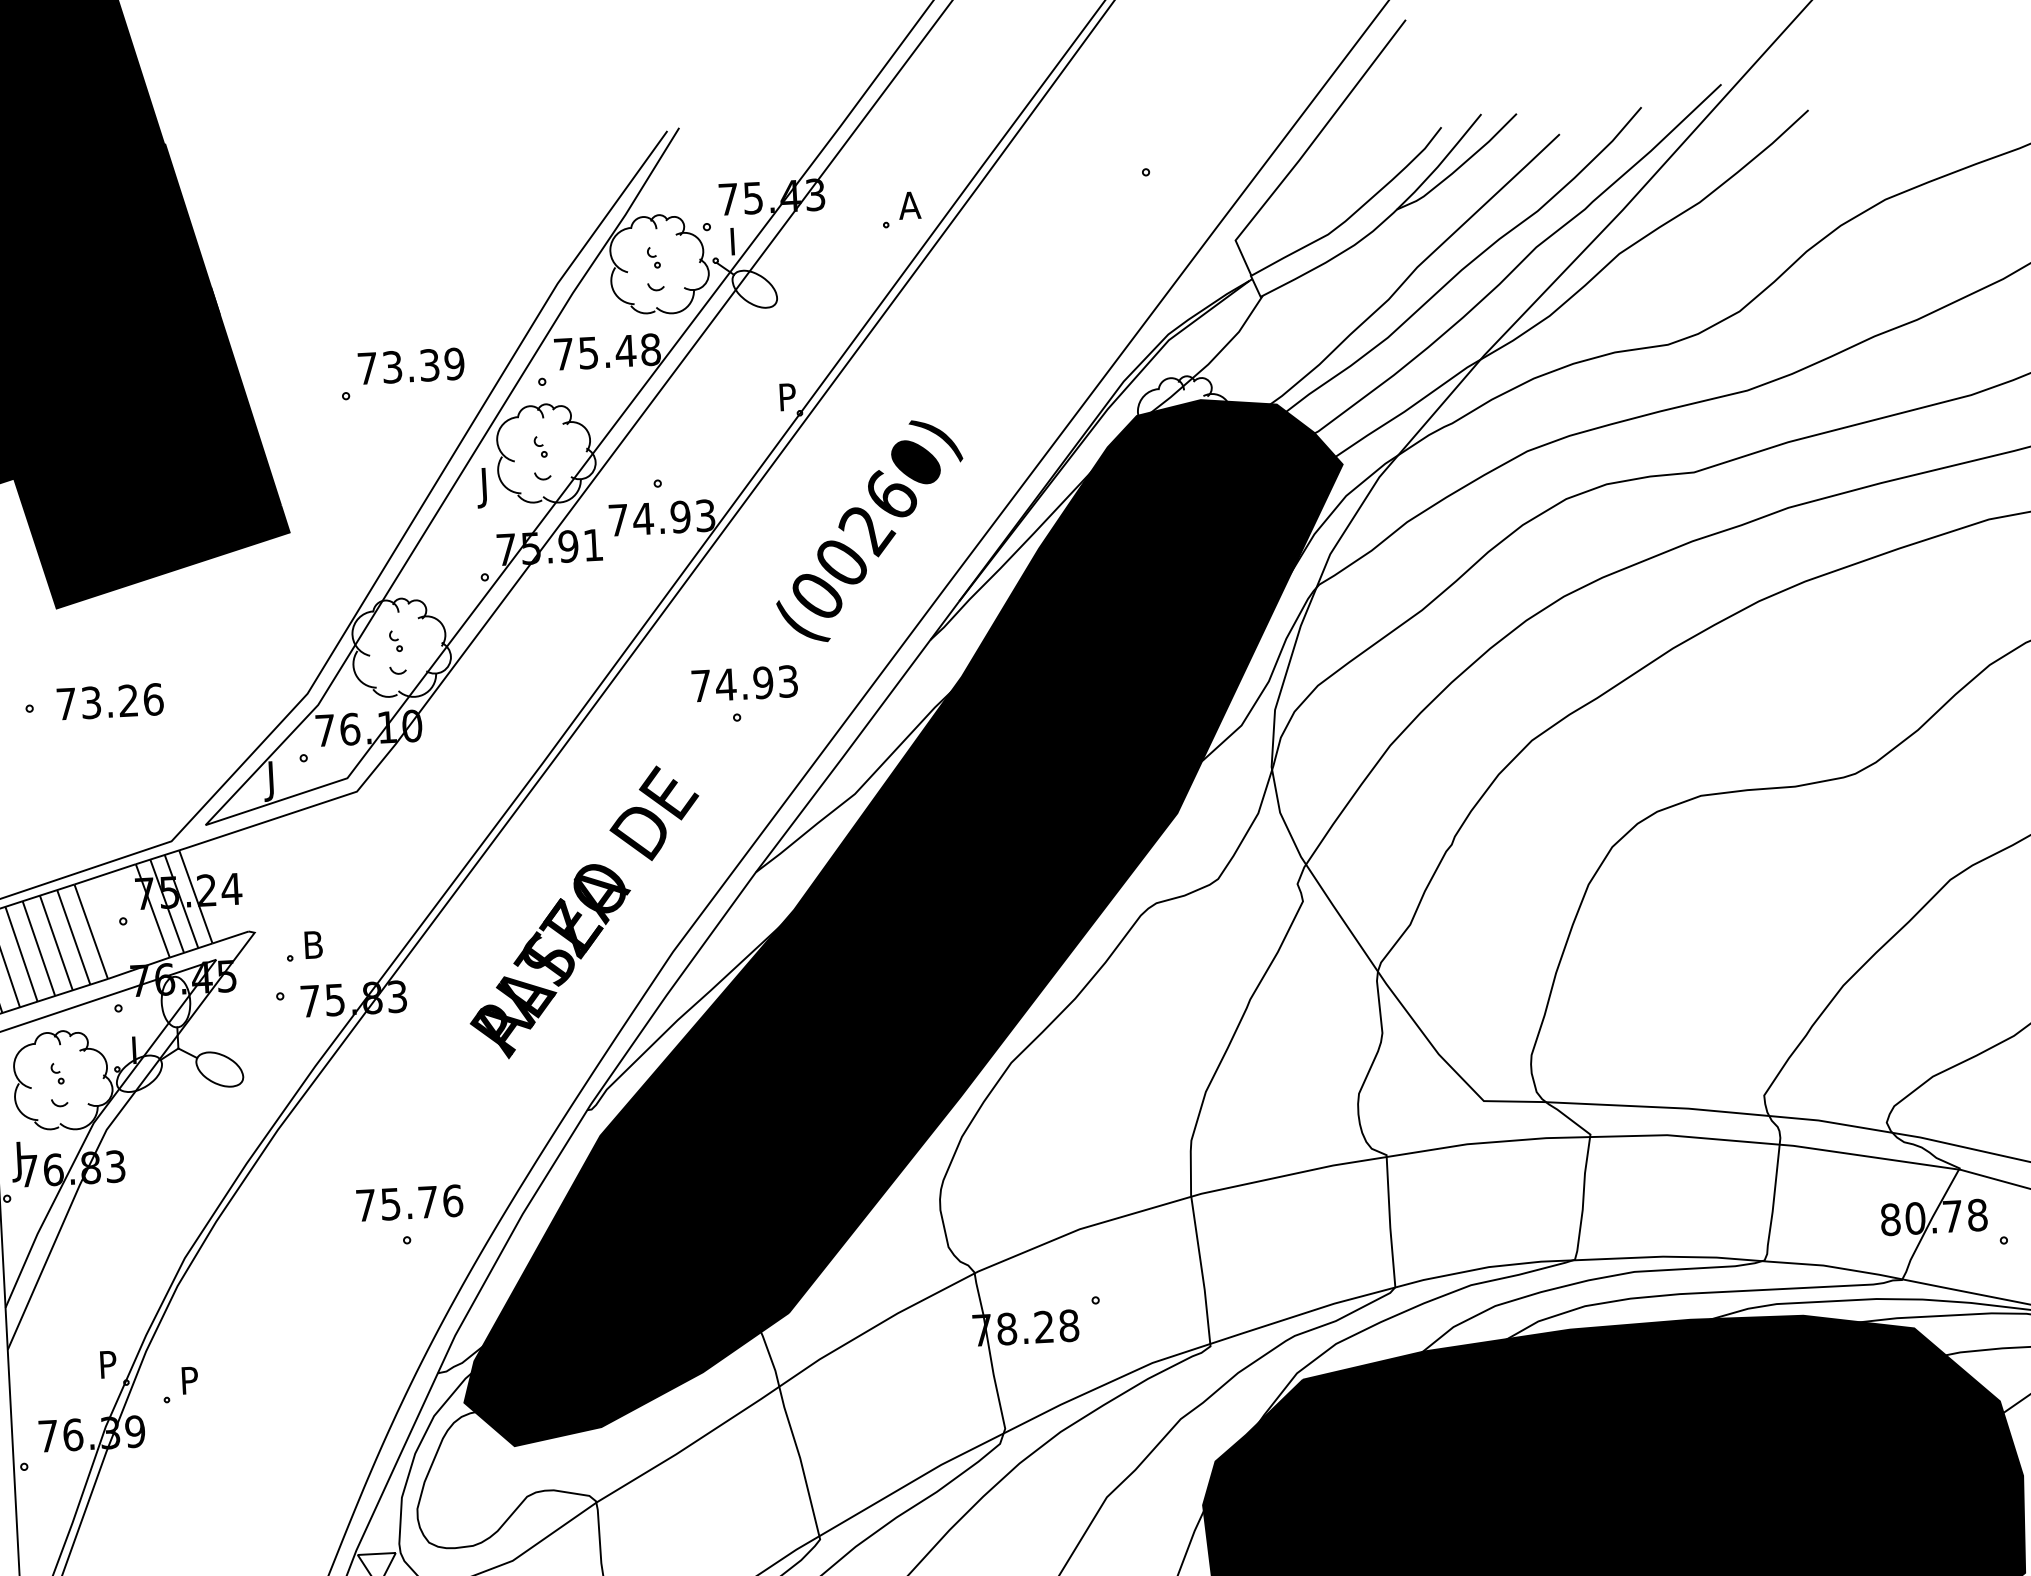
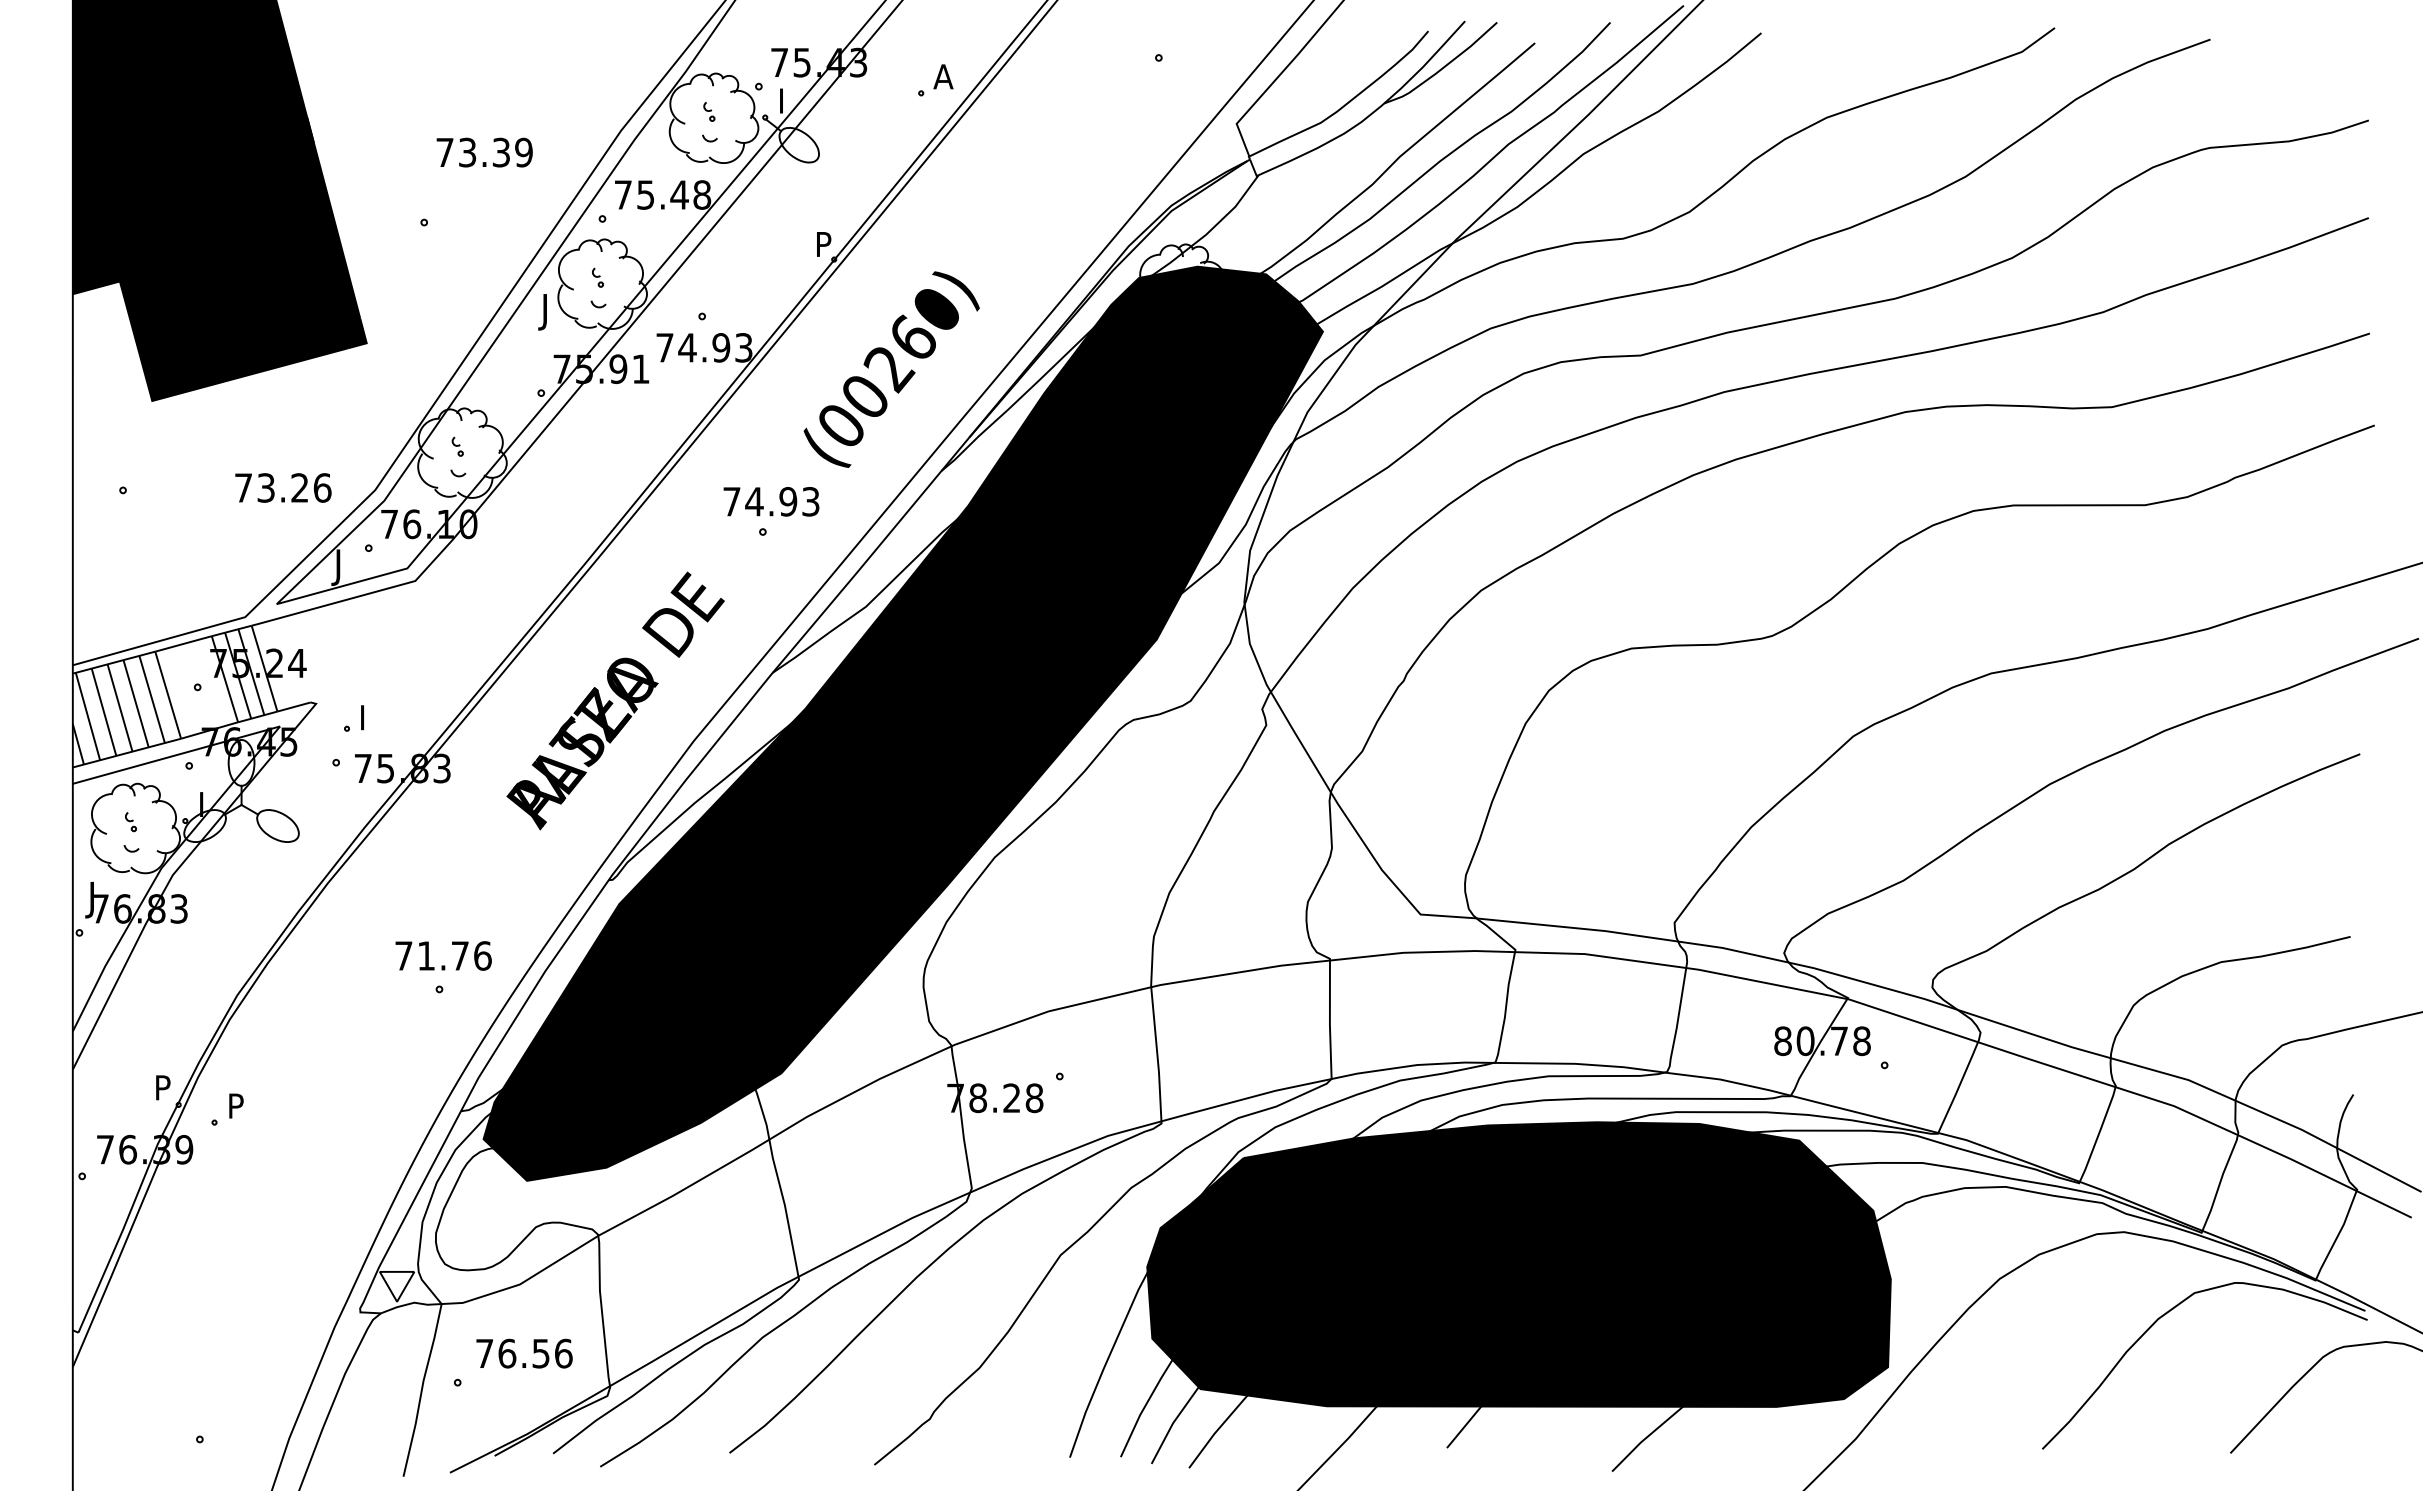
text: (411, 366) -> (484, 152), moved
text: (110, 701) -> (283, 487), moved
text: (315, 944) -> (370, 717), B -> I
text: (390, 1203) -> (426, 955), 75.76 -> 71.76

